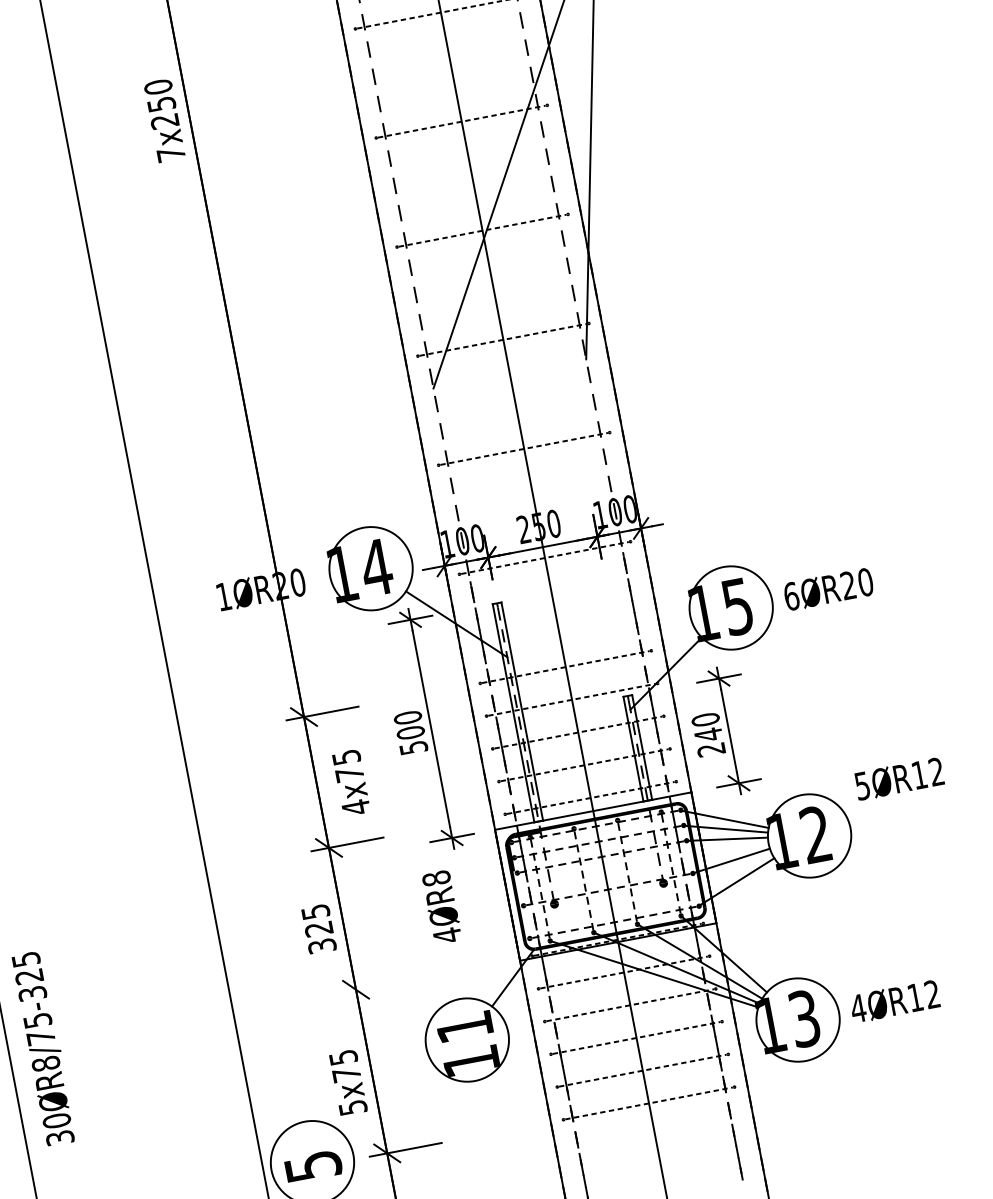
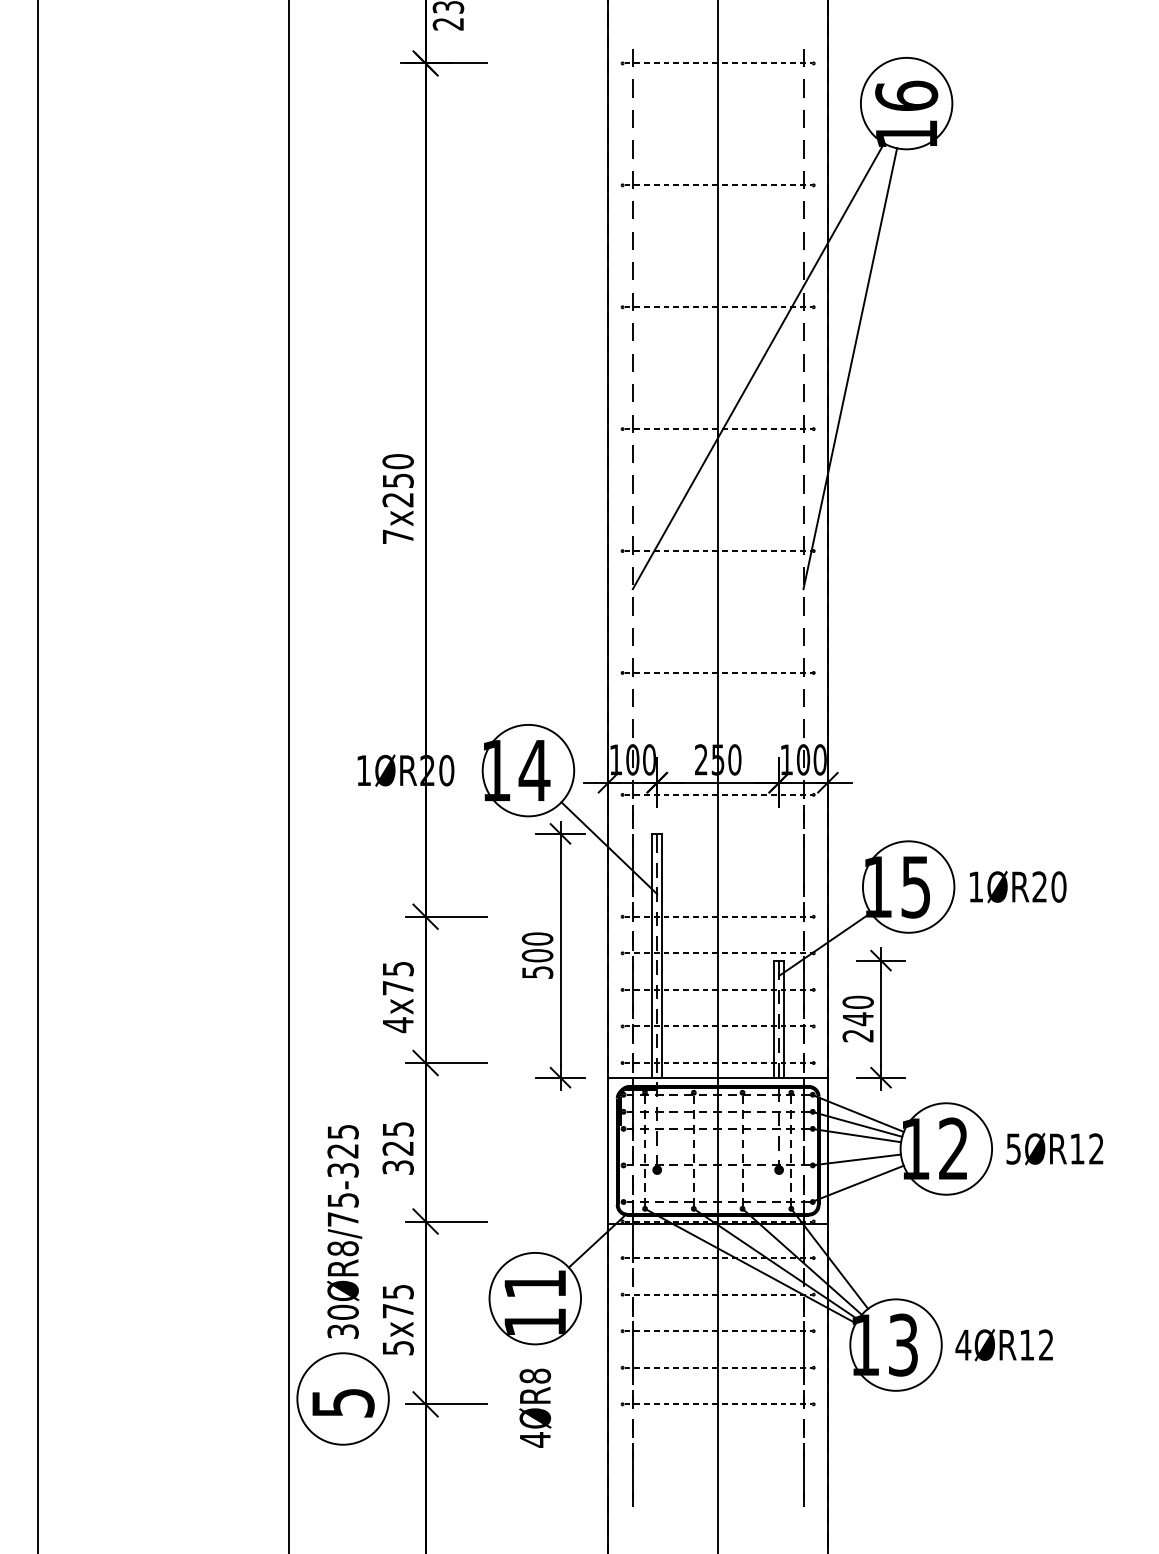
text: (164, 120) -> (397, 498), moved
text: (790, 596) -> (975, 886), 6ØR20 -> 1ØR20
text: (898, 778) -> (1054, 1148), moved
text: (351, 782) -> (398, 997), moved
text: (442, 906) -> (535, 1407), moved
line: (374, 986) -> (446, 1221), added
text: (44, 1048) -> (344, 1231), moved

